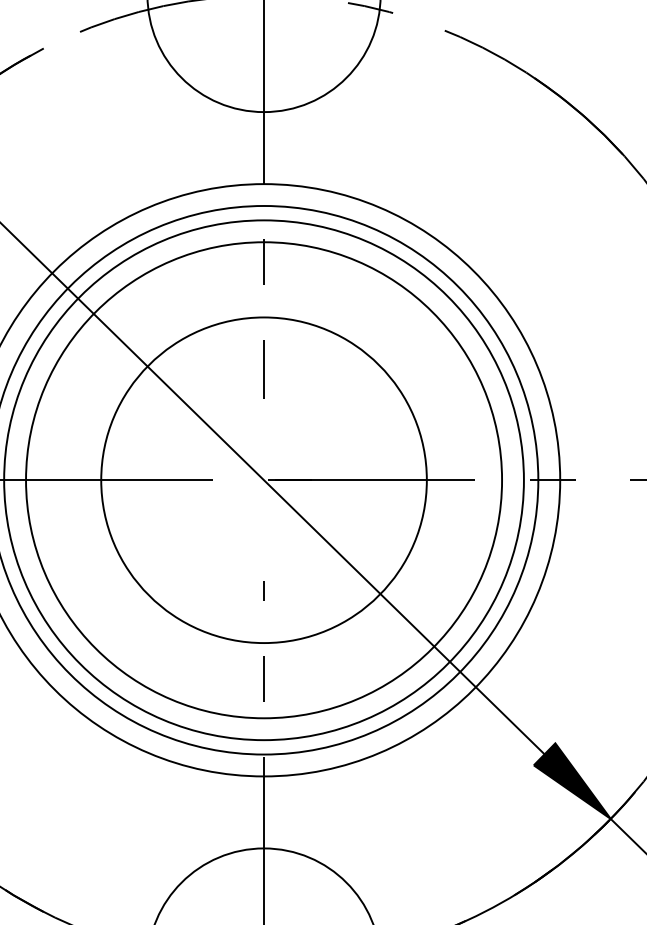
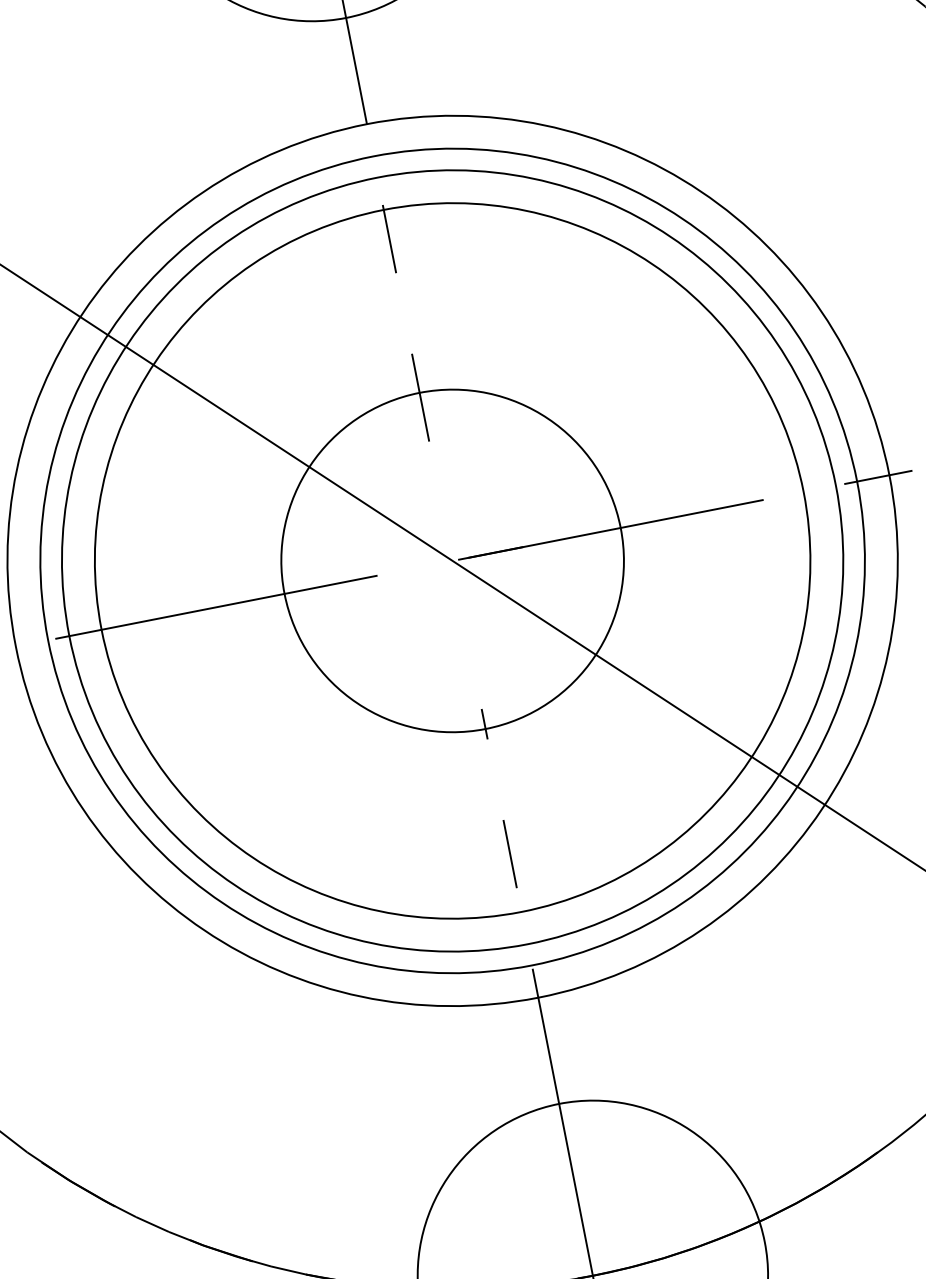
circle: (263, 480) -> (451, 561), size x0.7

